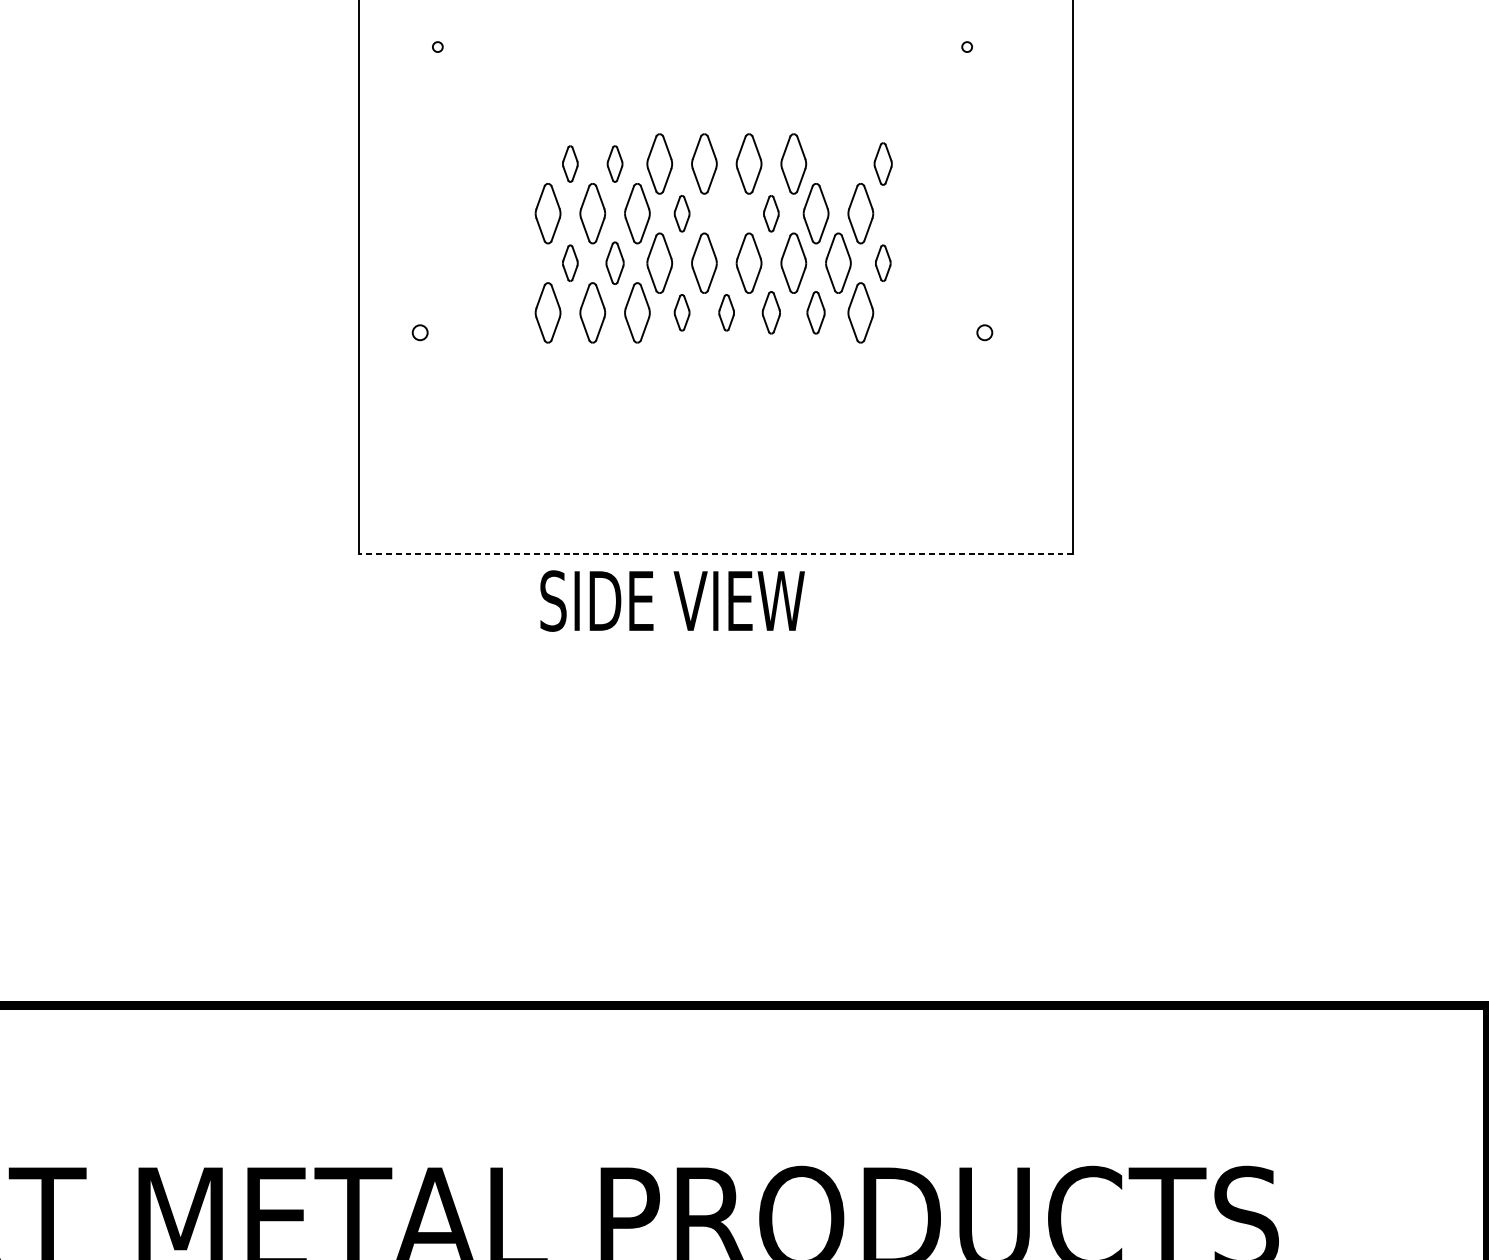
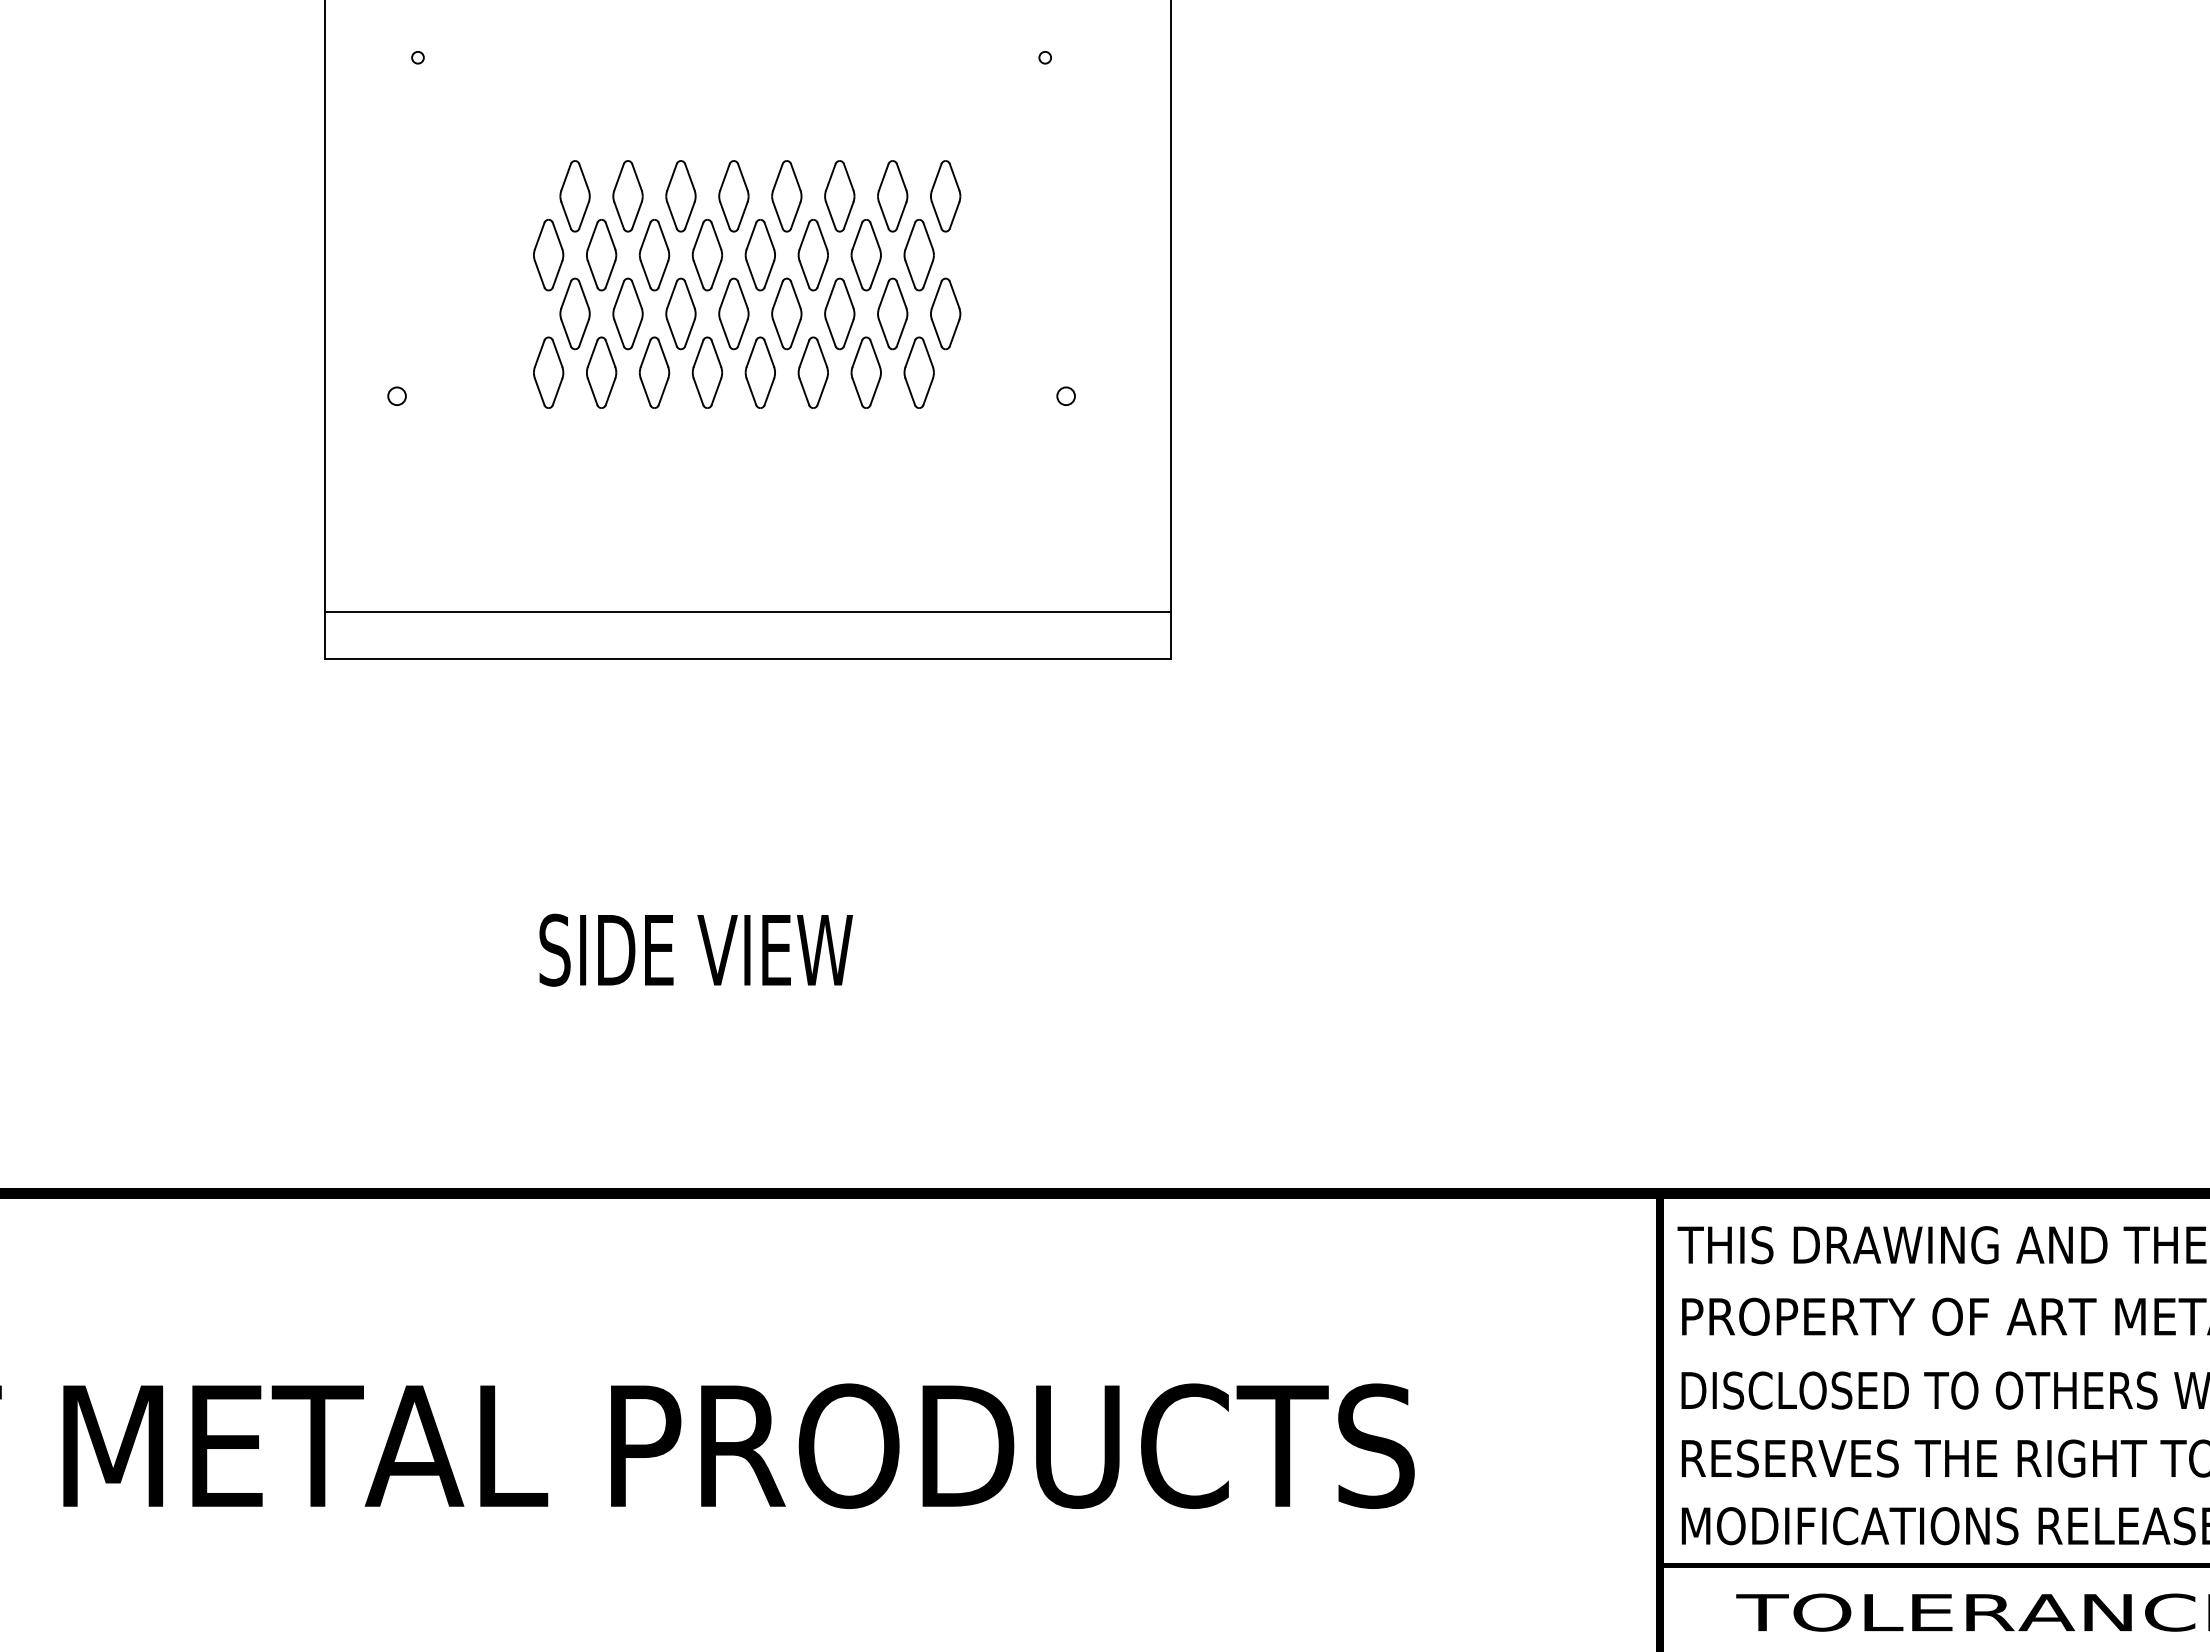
part: (569, 164) -> (574, 196), size x1.67
part: (614, 164) -> (627, 196), size x1.67
part: (838, 164) -> (892, 196), added
part: (883, 164) -> (945, 196), size x1.43
part: (682, 213) -> (707, 255), size x1.67
part: (726, 213) -> (759, 255), added
part: (770, 213) -> (812, 255), size x1.67
part: (569, 262) -> (574, 313), size x1.67
part: (614, 262) -> (627, 313), size x1.43
part: (883, 262) -> (945, 313), size x1.67
part: (682, 312) -> (707, 372), size x1.67
part: (726, 312) -> (759, 372), size x1.67
part: (770, 312) -> (812, 372), size x1.43
part: (815, 312) -> (865, 372), size x1.43
line: (715, 514) -> (747, 611), added
line: (715, 554) -> (747, 658), dashed -> solid
text: (672, 600) -> (695, 949), moved

